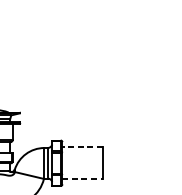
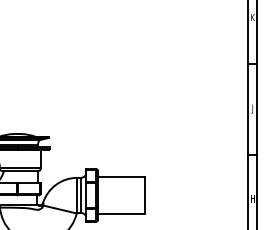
line: (81, 147) -> (120, 177), dashed -> solid
line: (82, 178) -> (121, 213), dashed -> solid

